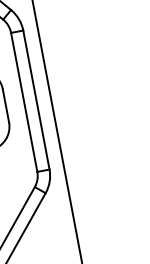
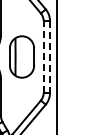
line: (23, 101) -> (43, 56), solid -> dashed
line: (35, 101) -> (49, 57), solid -> dashed

